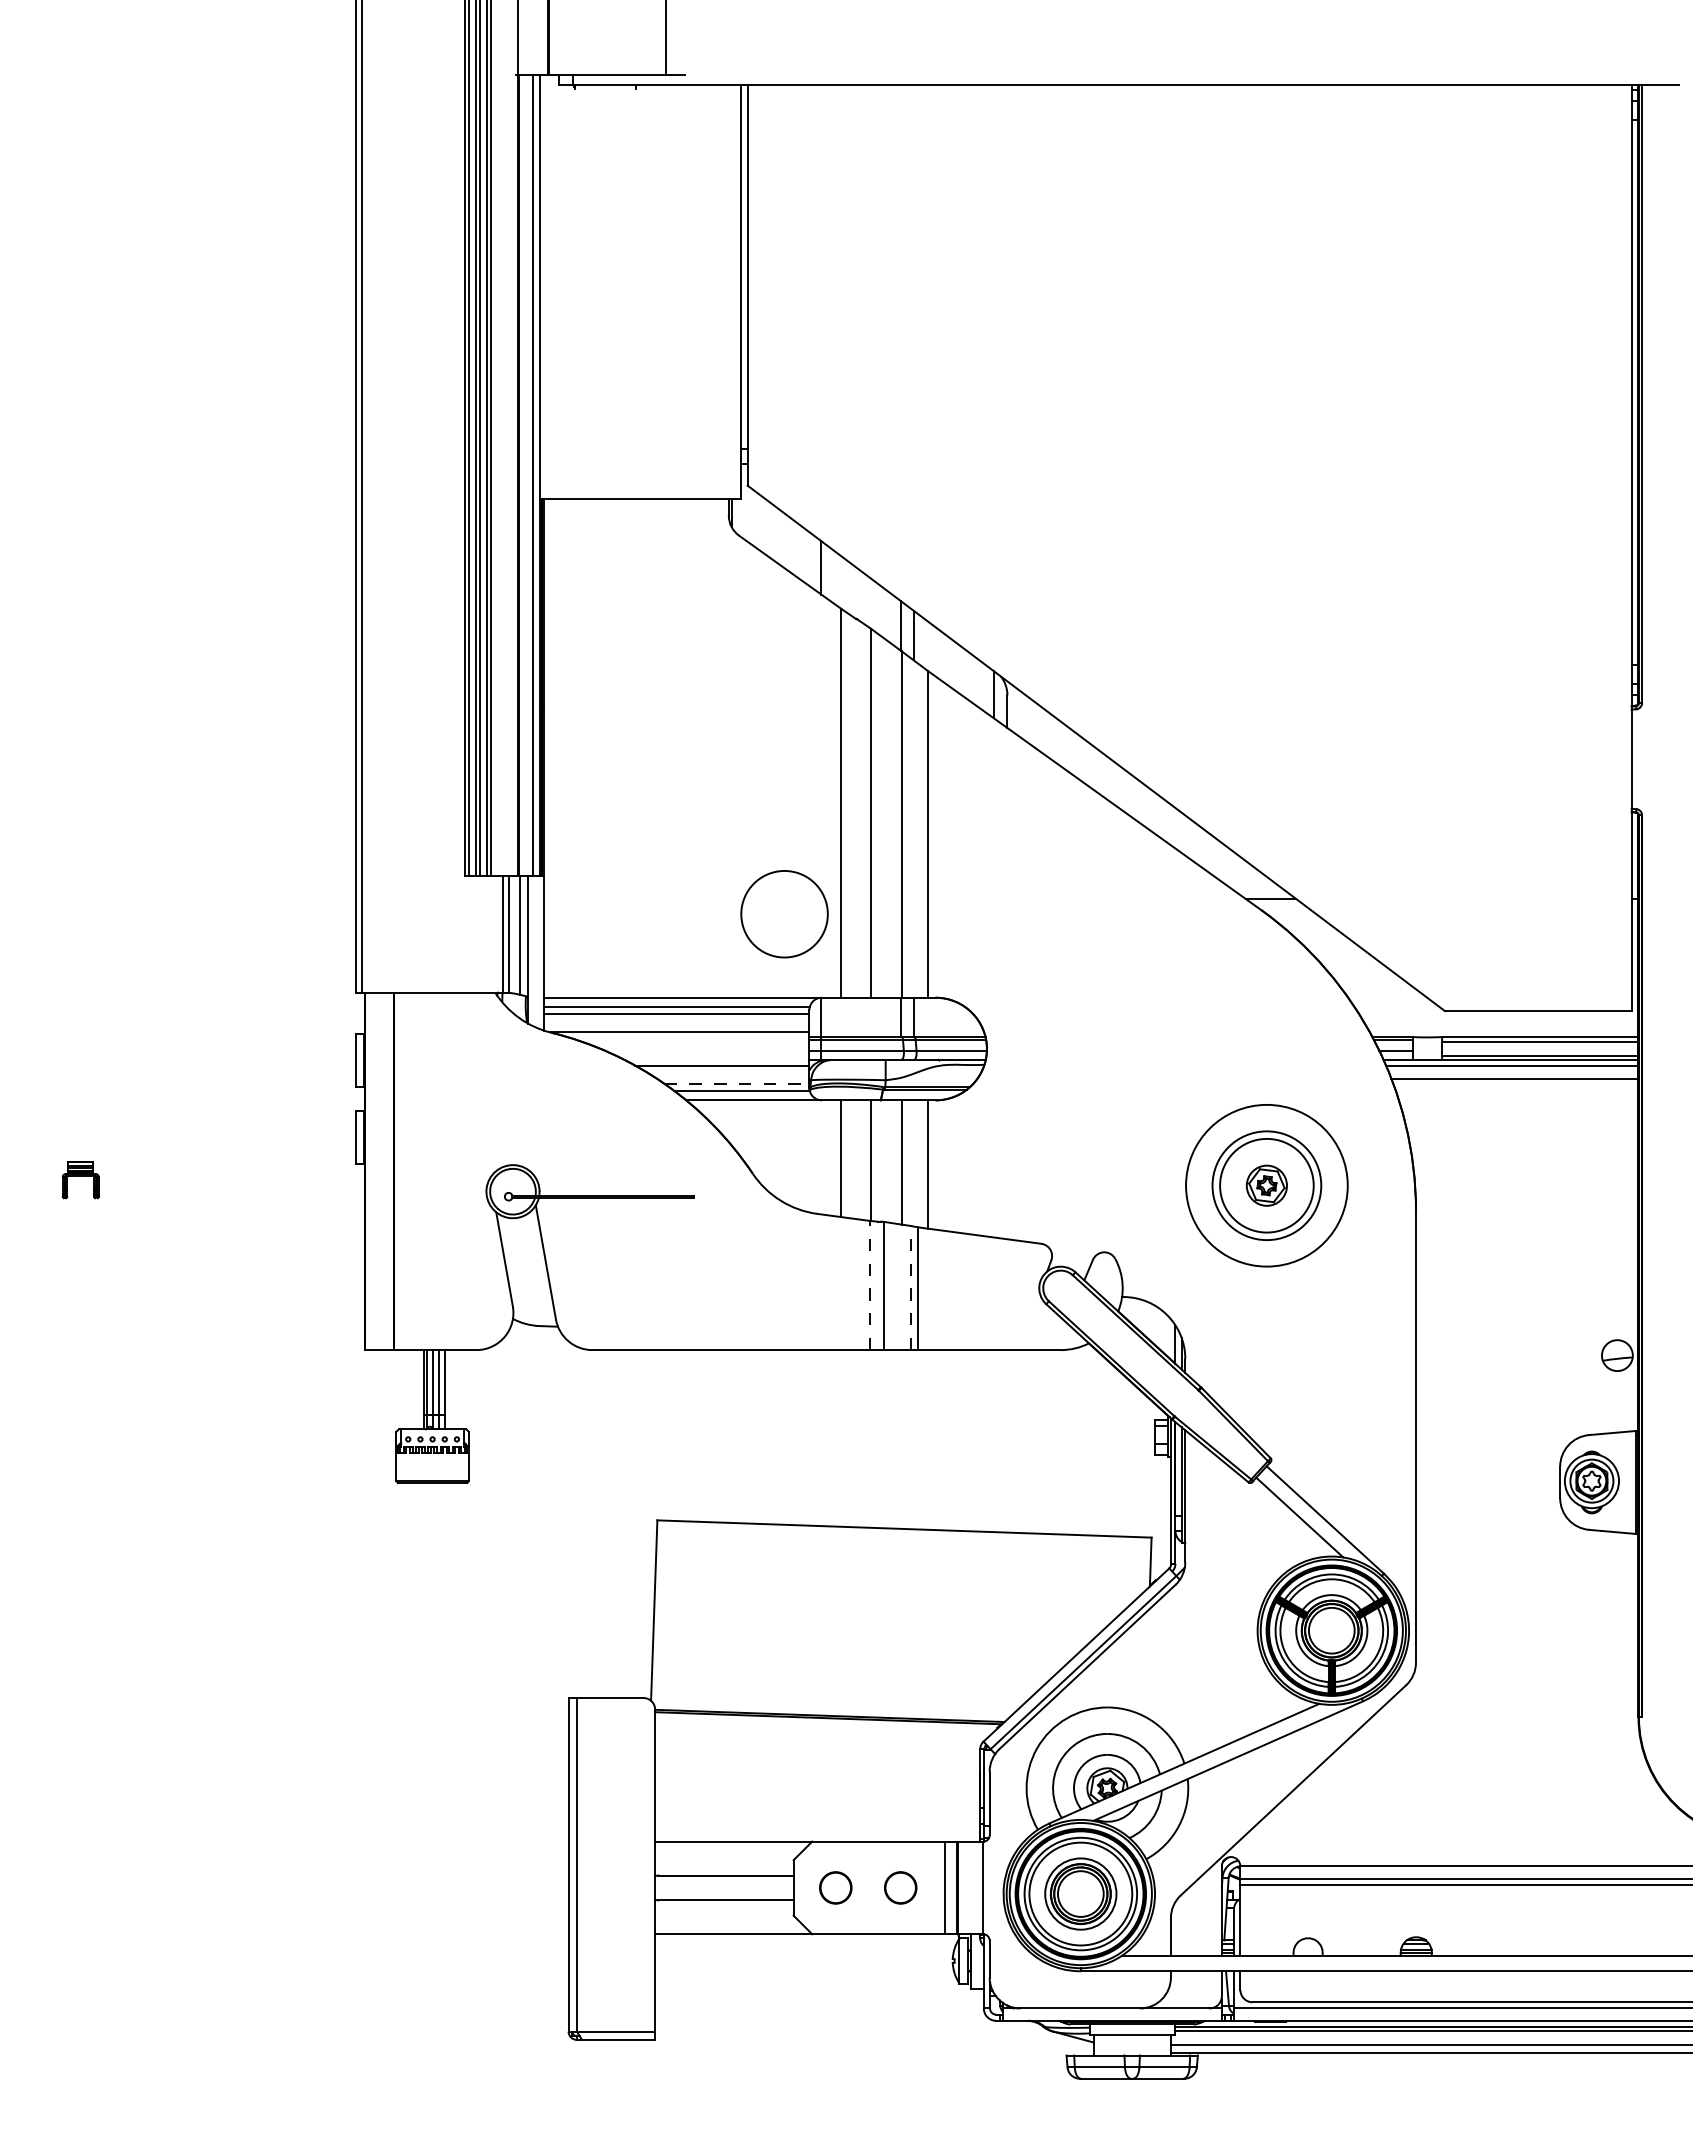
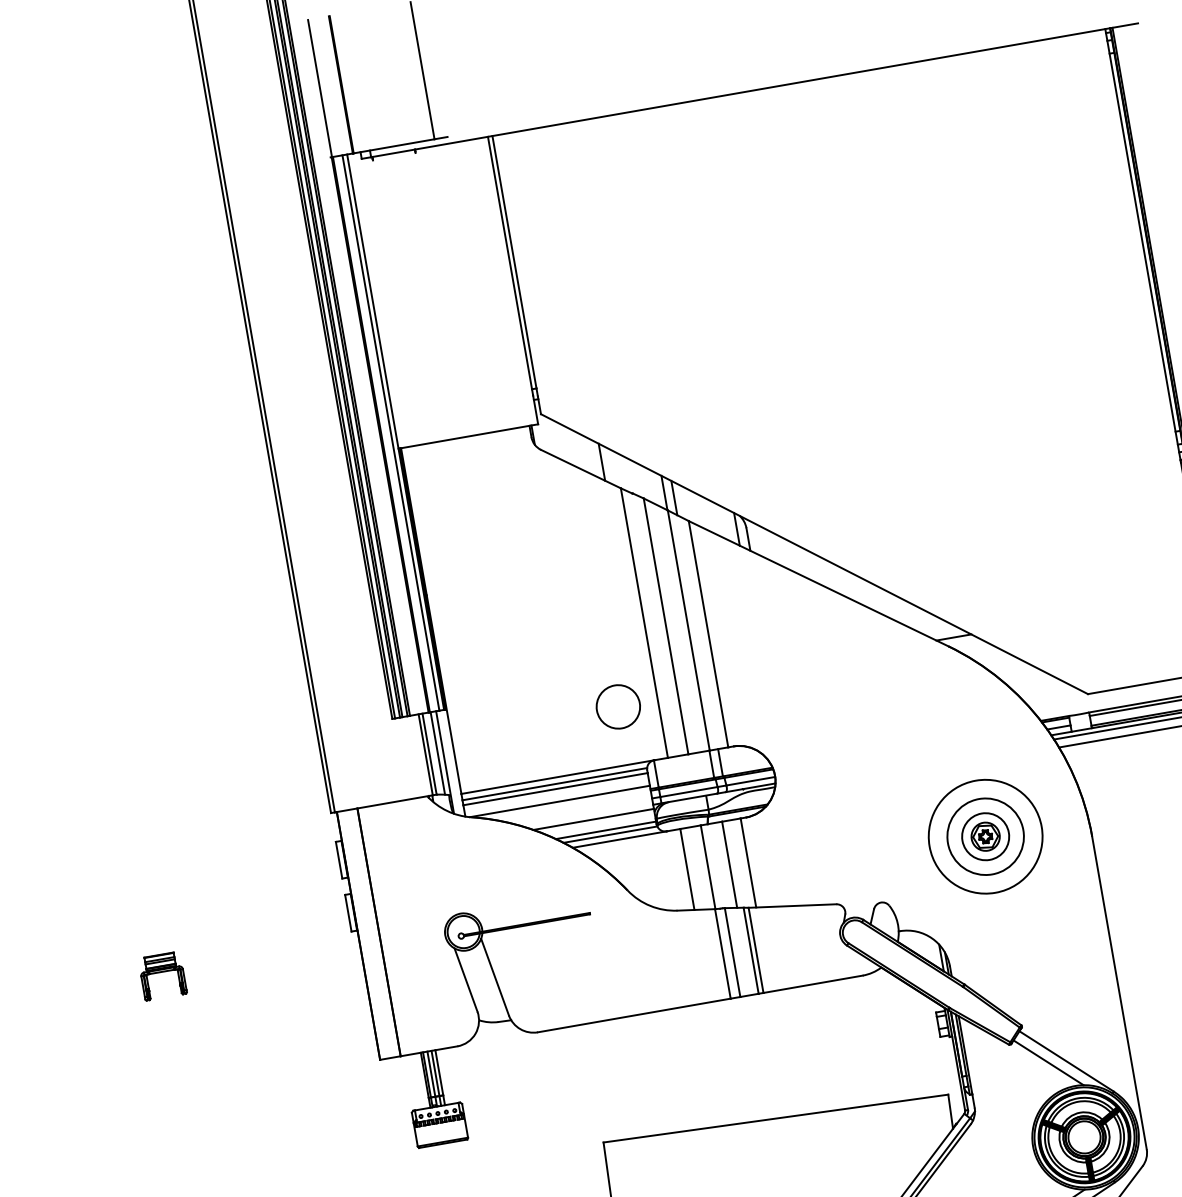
circle: (784, 914) -> (618, 707), size x0.71
line: (737, 1084) -> (606, 830), dashed -> solid
part: (80, 1179) -> (162, 975), size x1.67
circle: (1266, 1185) -> (985, 836), size x0.71
line: (870, 1285) -> (722, 953), dashed -> solid
line: (910, 1287) -> (750, 950), dashed -> solid

